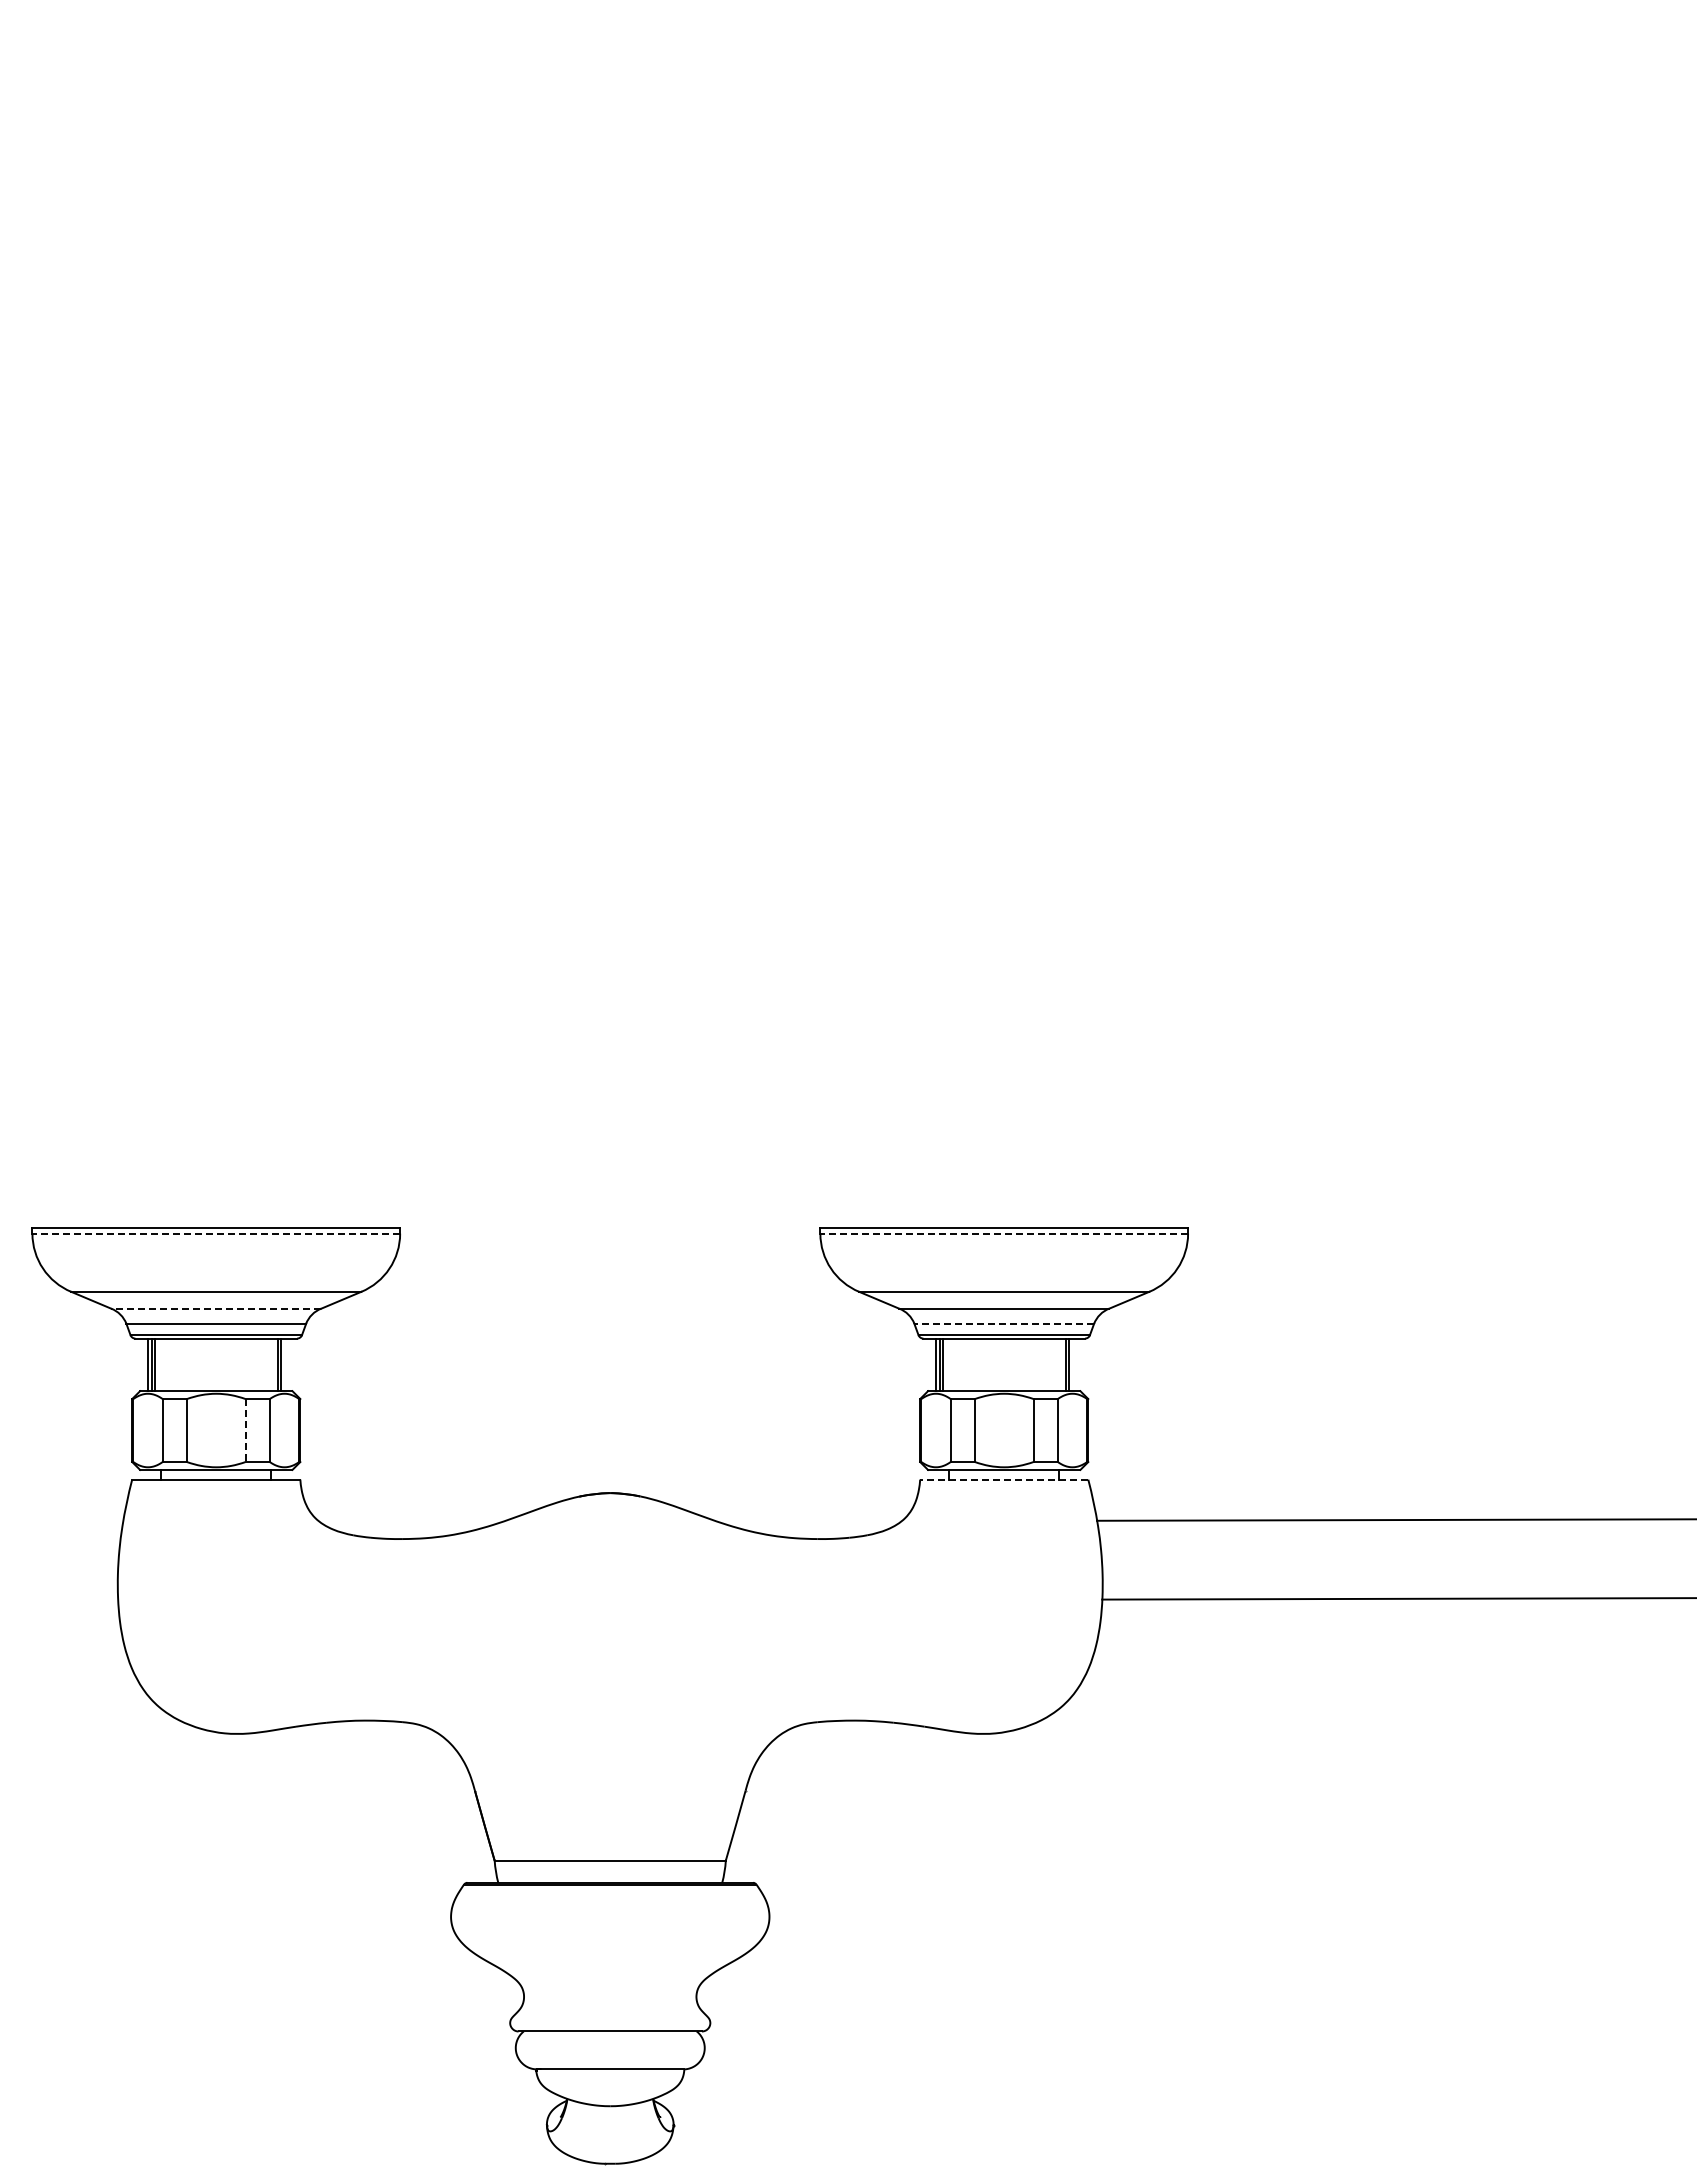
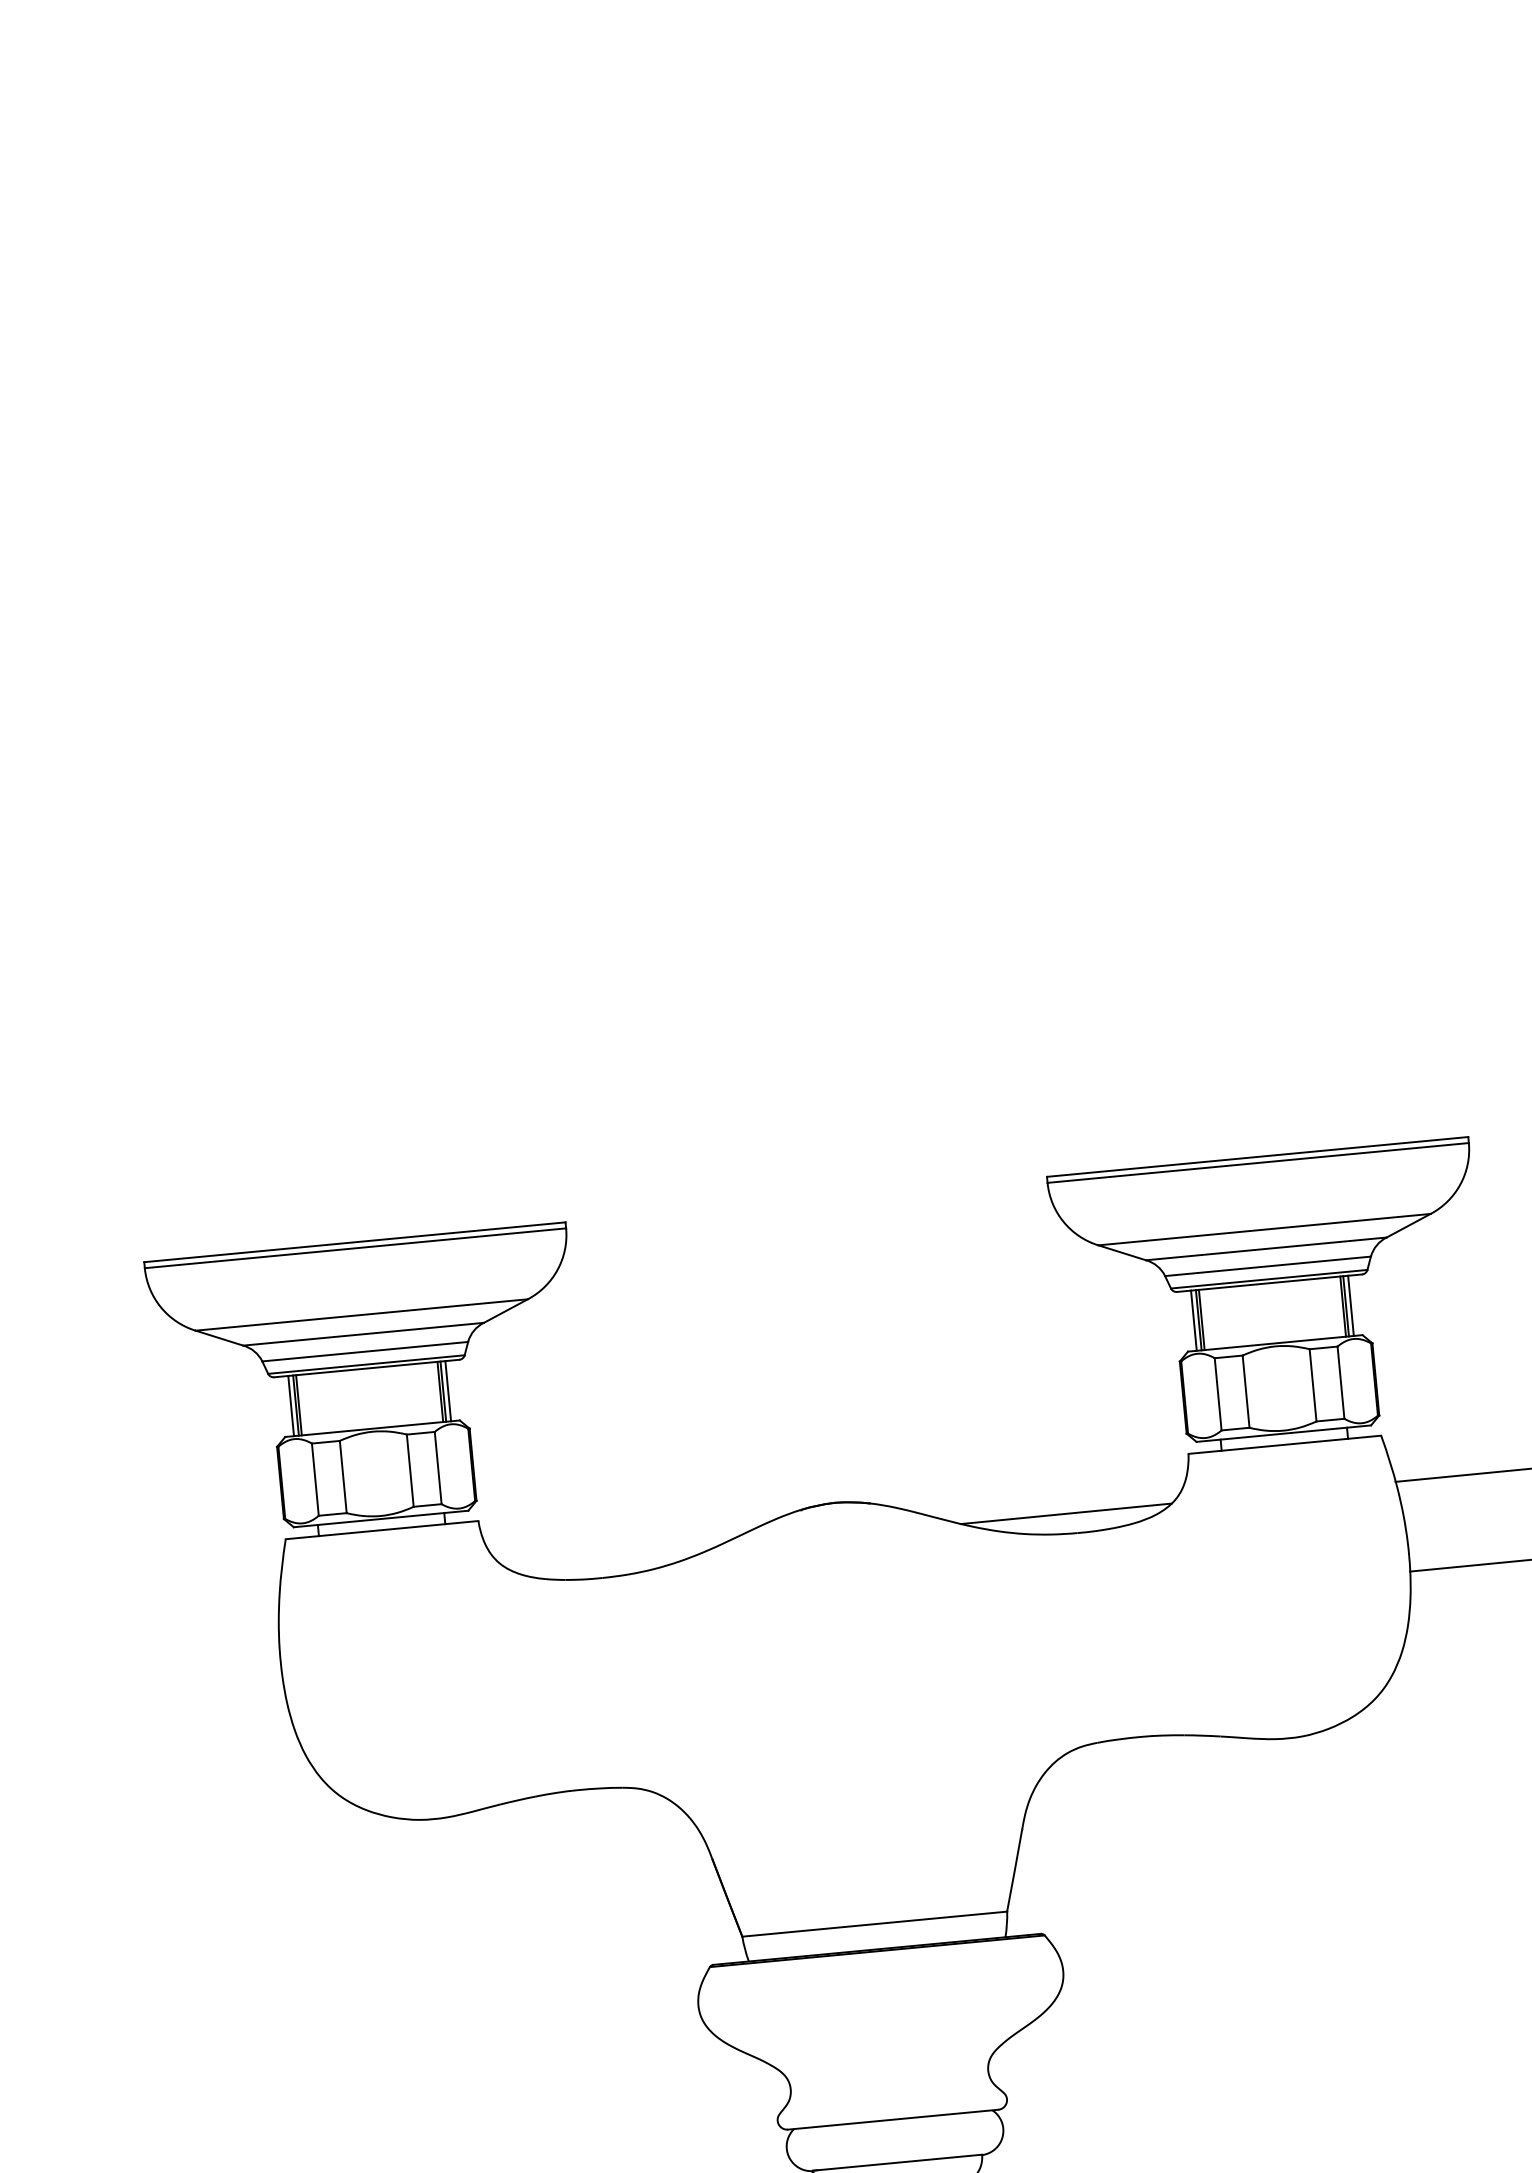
line: (216, 1233) -> (355, 1248), dashed -> solid
line: (1004, 1233) -> (1258, 1162), dashed -> solid
line: (215, 1308) -> (362, 1334), dashed -> solid
line: (1004, 1323) -> (1268, 1265), dashed -> solid
line: (284, 1364) -> (447, 1390), added
line: (1072, 1364) -> (1350, 1305), added
line: (245, 1430) -> (410, 1470), dashed -> solid
line: (1003, 1479) -> (1283, 1444), dashed -> solid
line: (809, 1521) -> (1066, 1513), added

